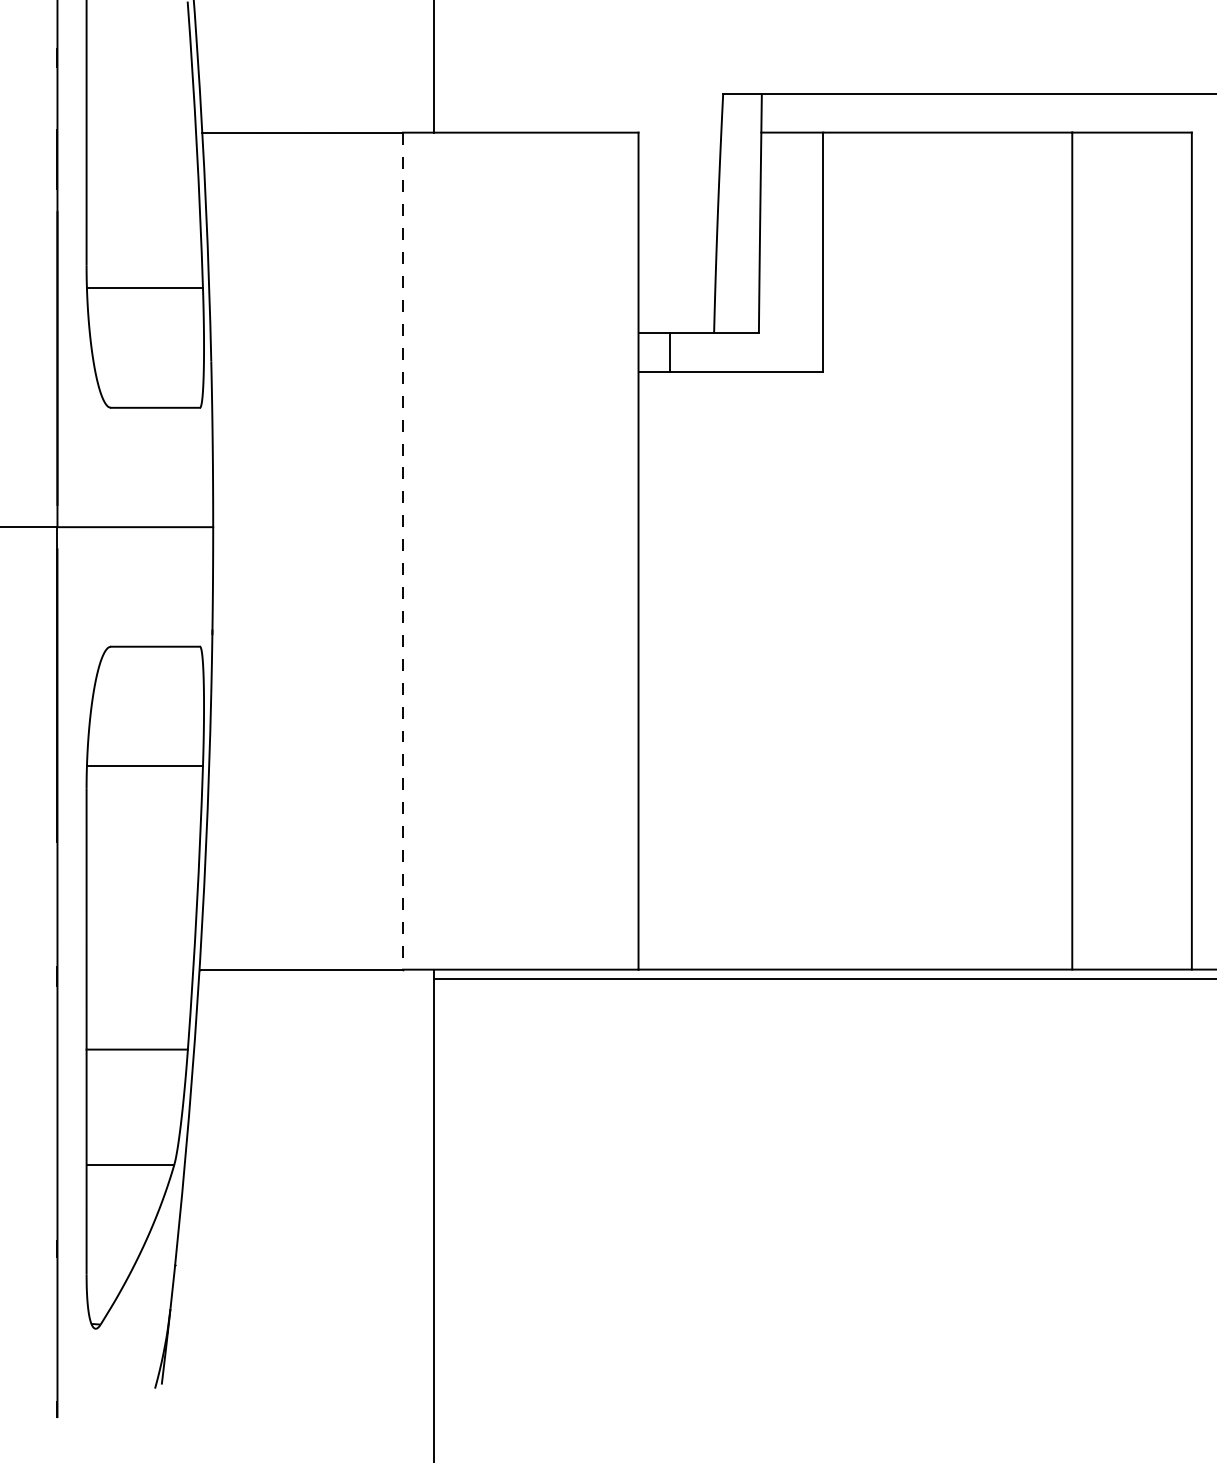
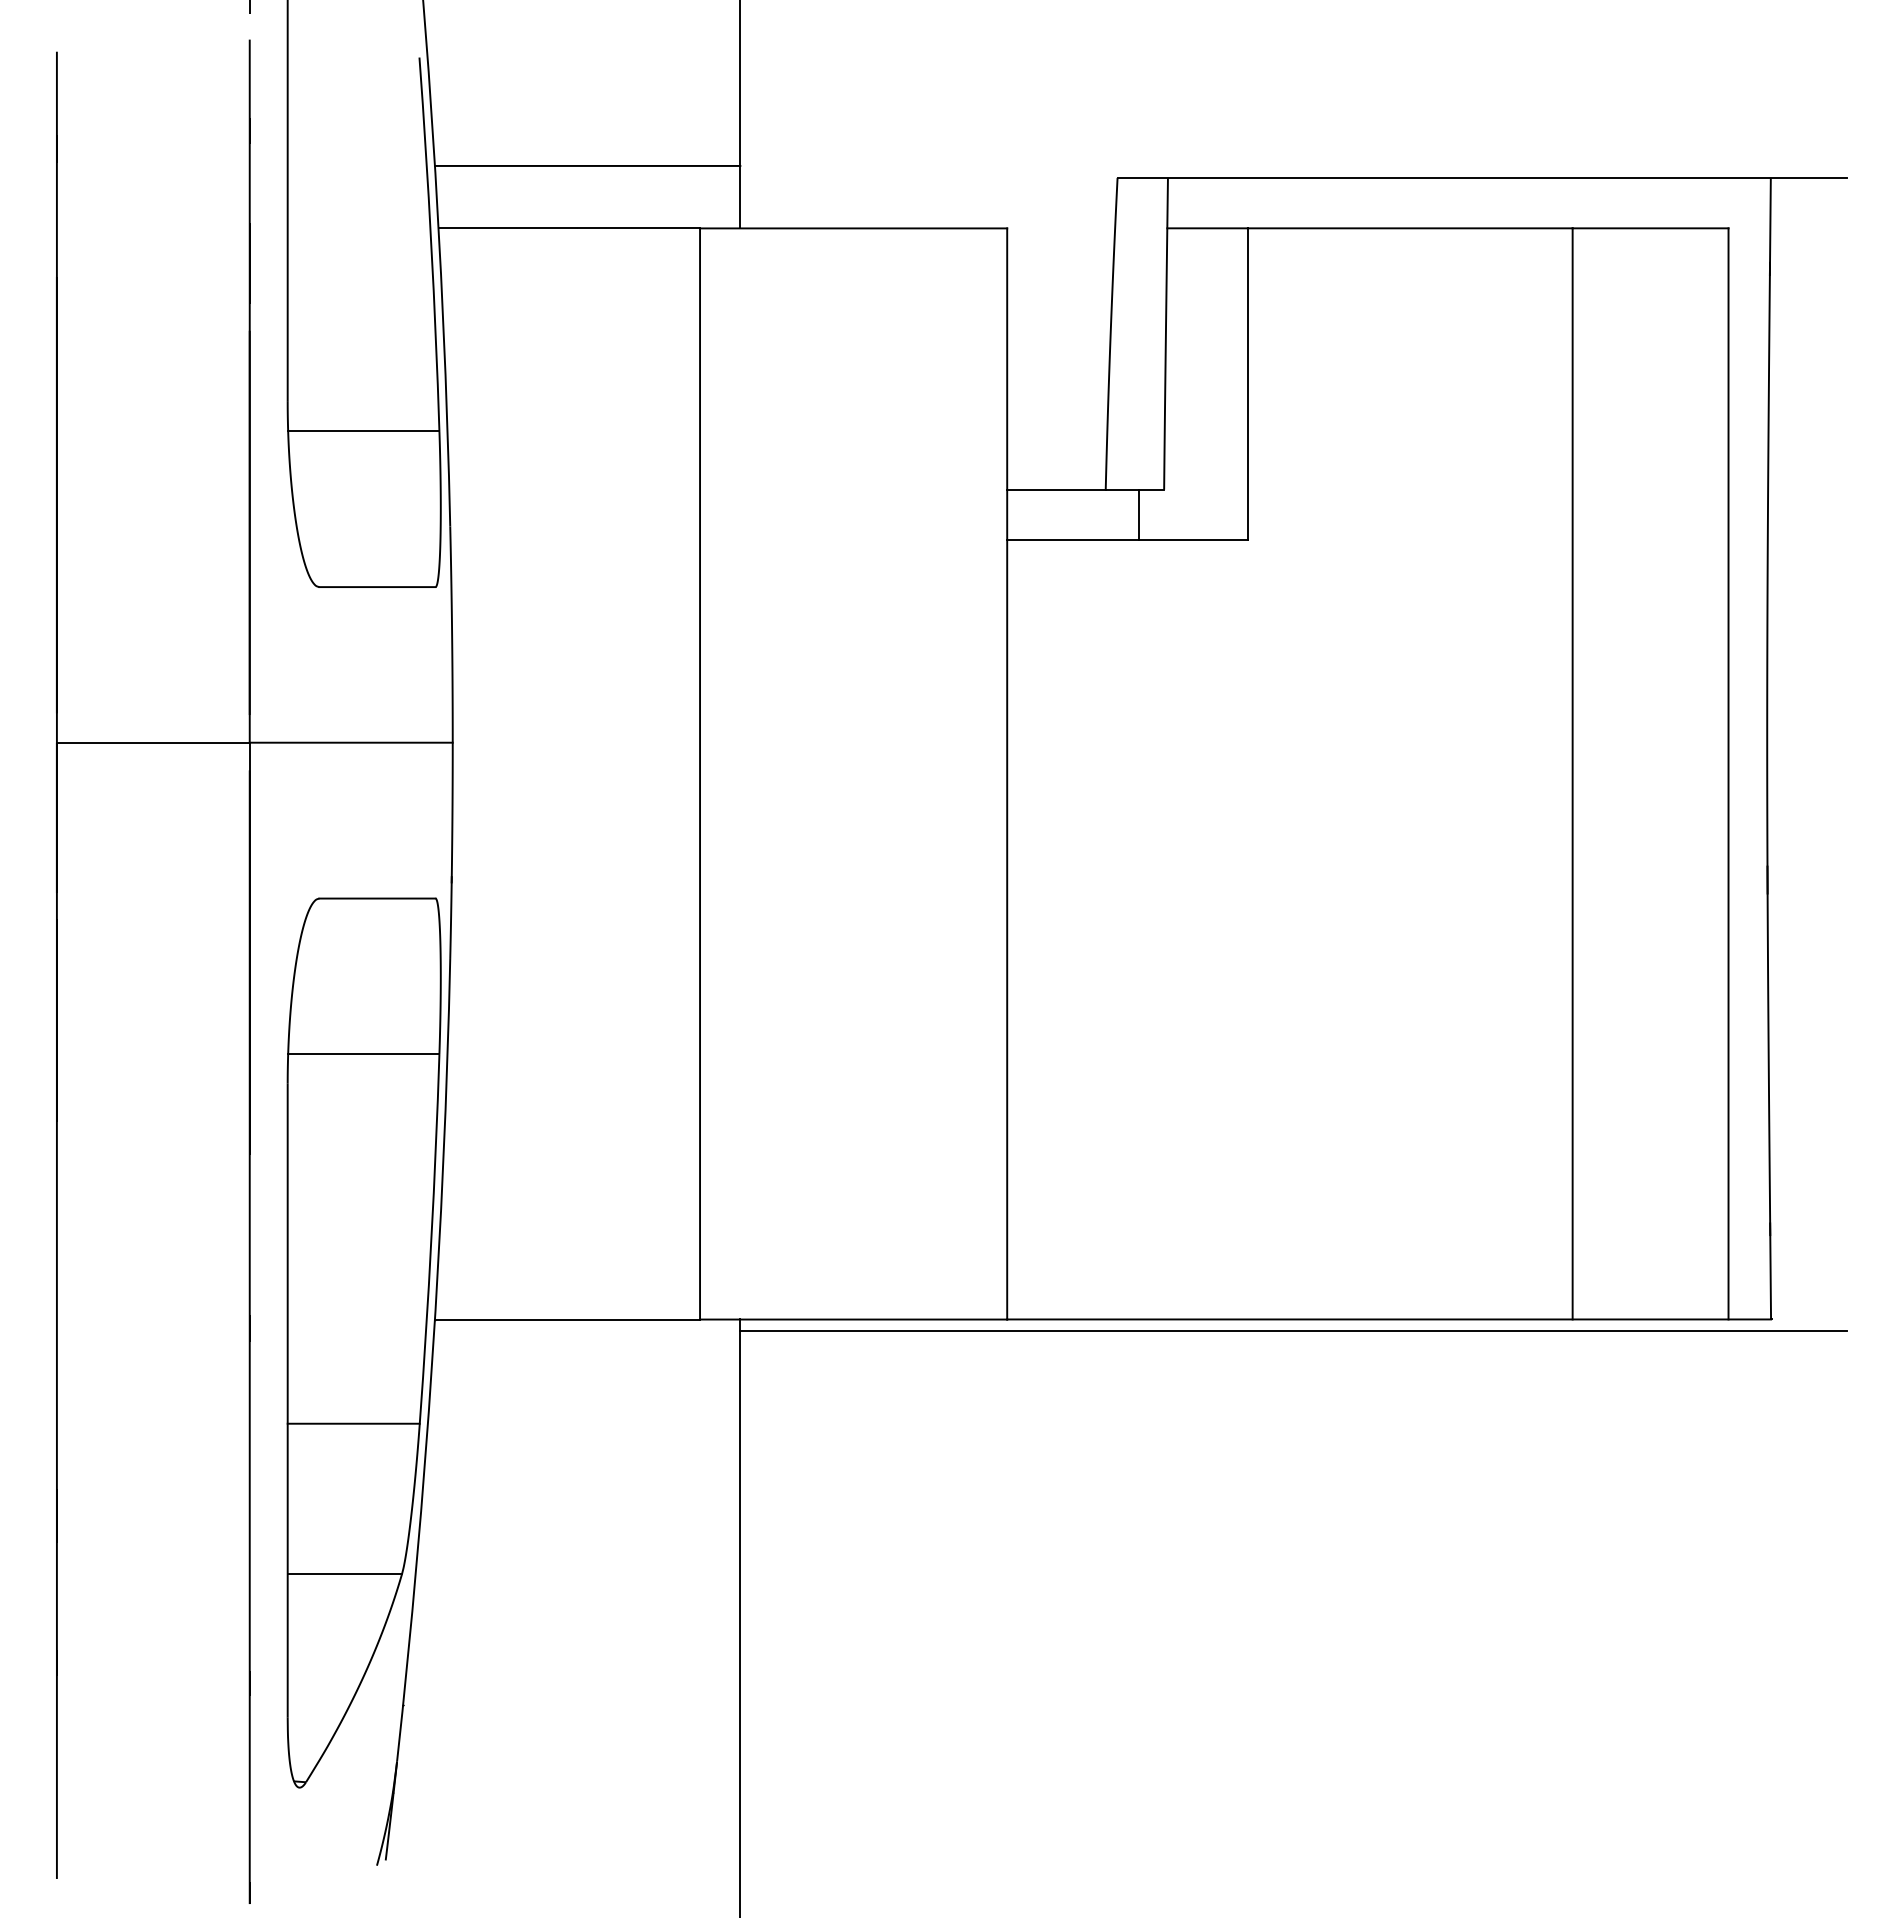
line: (316, 84) -> (587, 165), added
line: (670, 352) -> (1138, 514), moved
line: (403, 550) -> (700, 773), dashed -> solid

